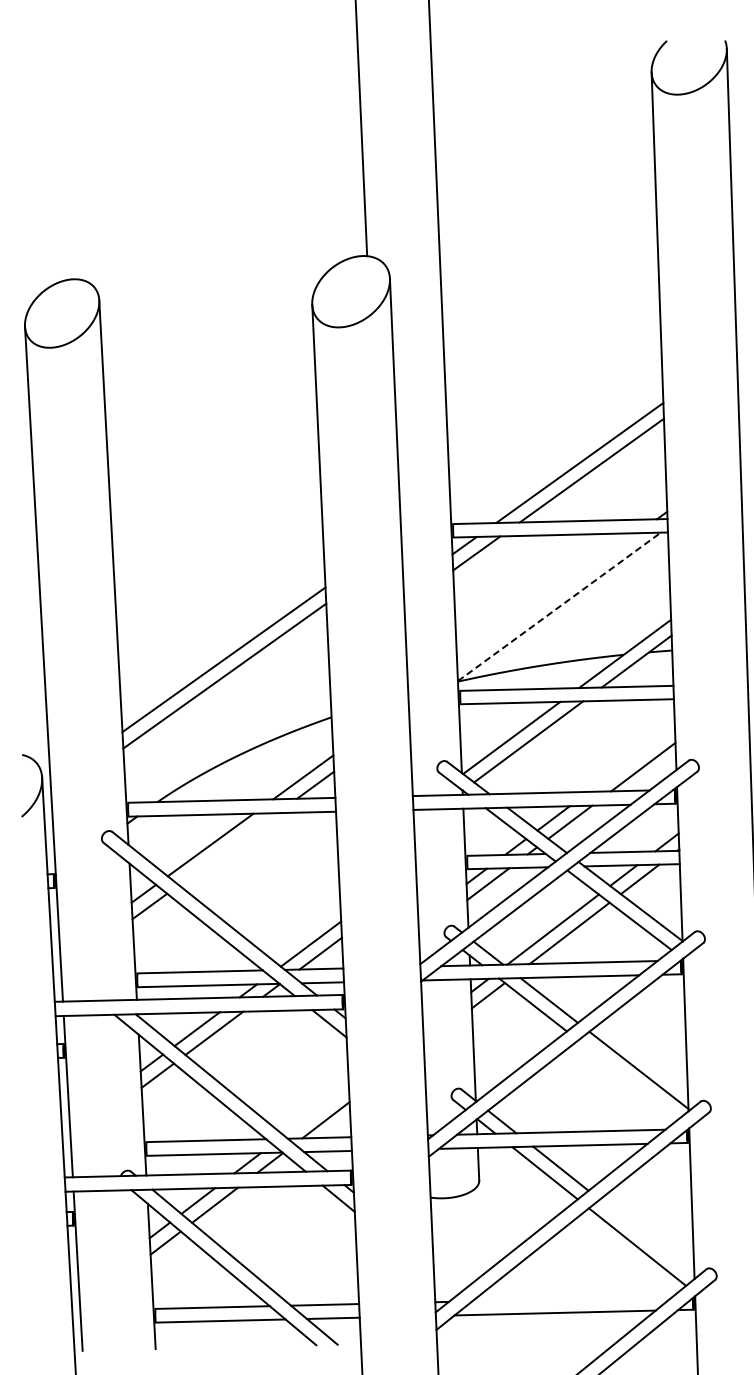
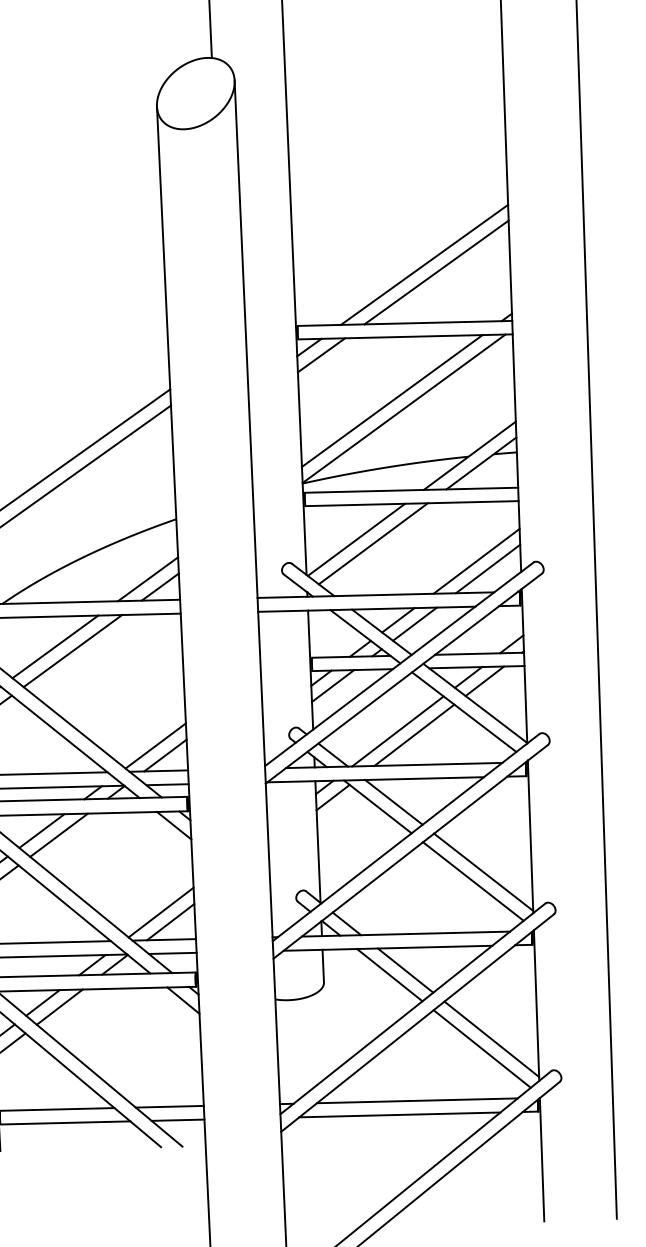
line: (547, 599) -> (392, 401), added
line: (559, 606) -> (404, 408), dashed -> solid
line: (631, 759) -> (476, 561), added
line: (227, 849) -> (72, 651), added
line: (628, 1079) -> (473, 881), added
line: (315, 1110) -> (160, 912), added
line: (646, 1237) -> (491, 1039), added
line: (572, 1298) -> (417, 1100), added

